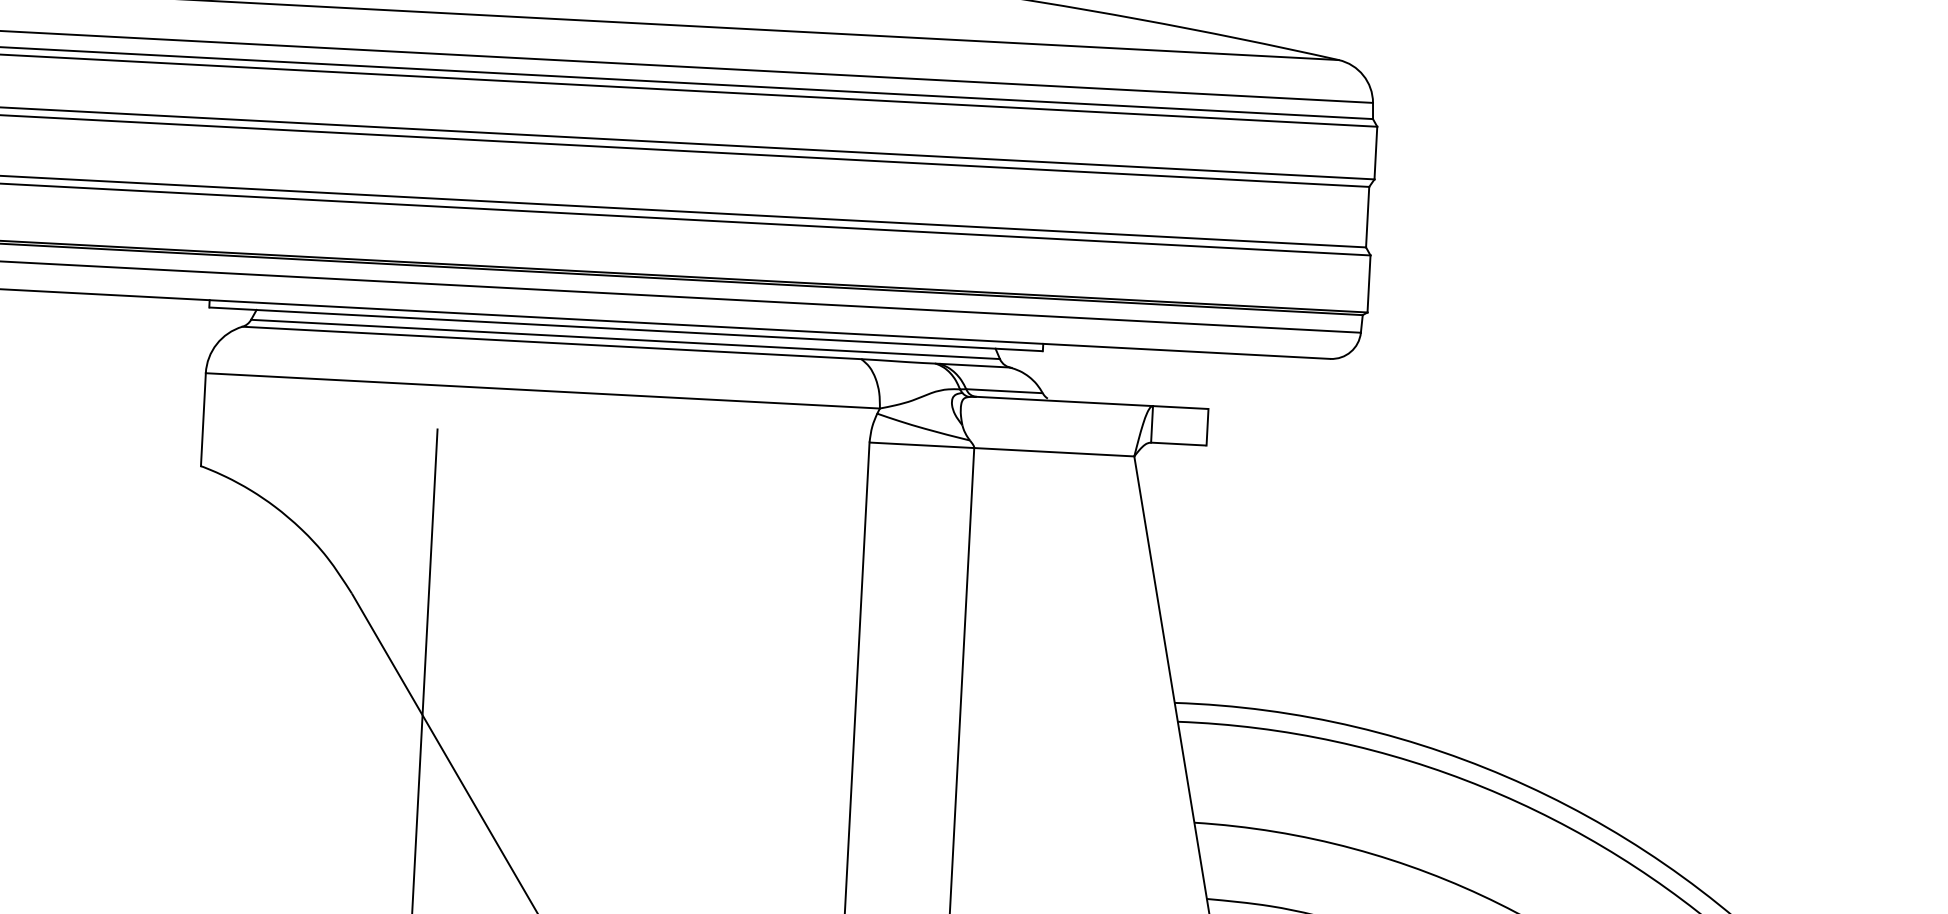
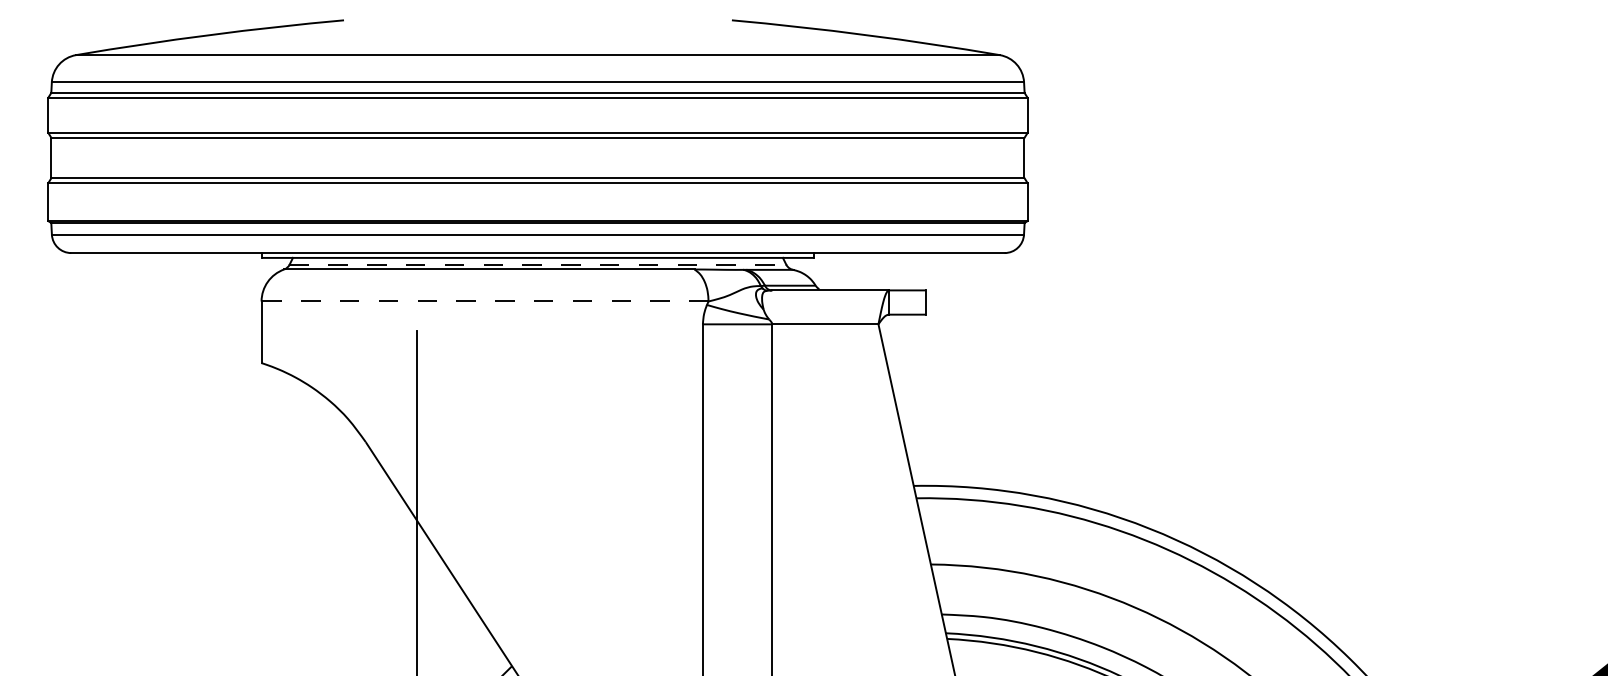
line: (626, 339) -> (538, 264), solid -> dashed
line: (542, 390) -> (484, 301), solid -> dashed

